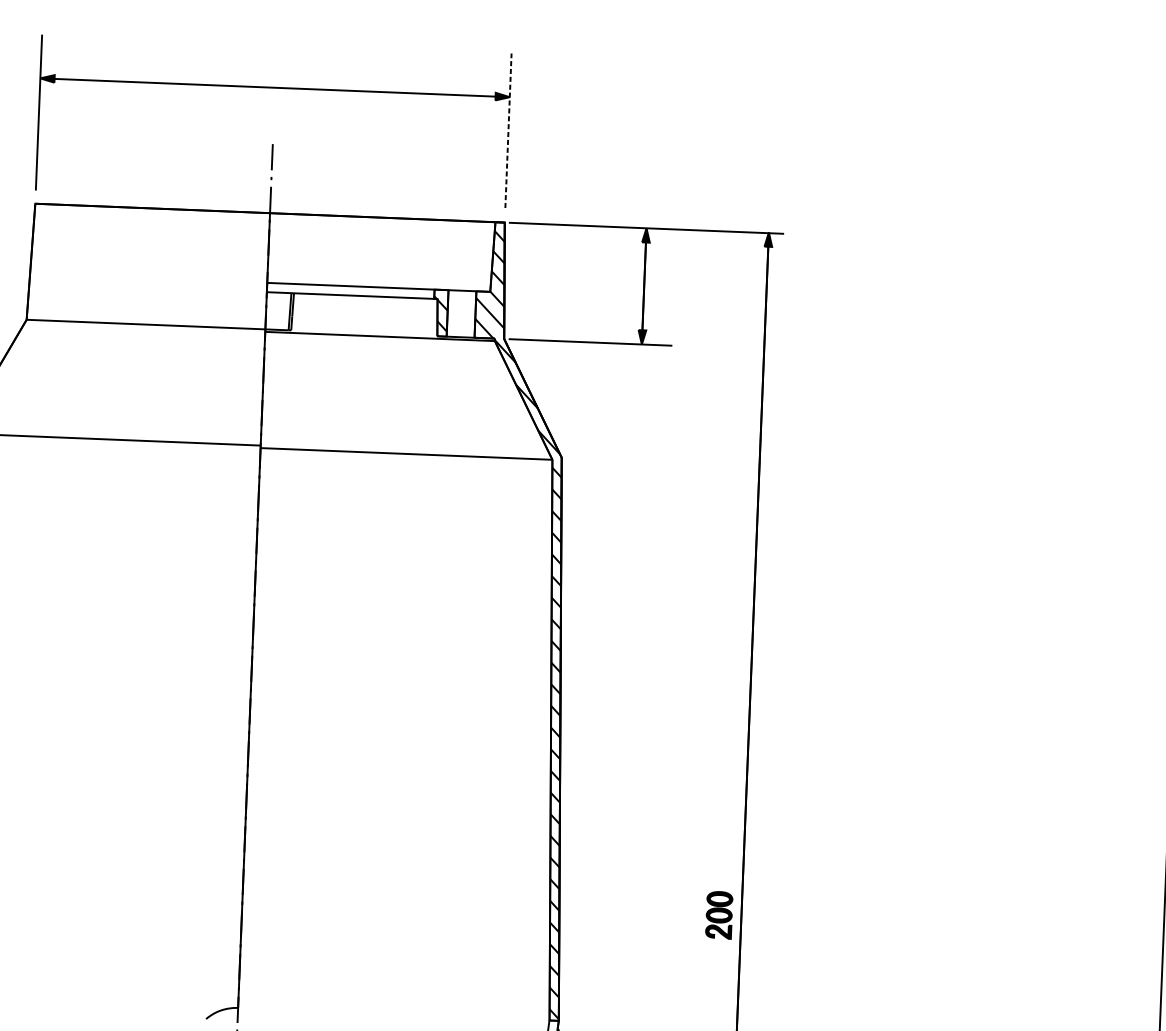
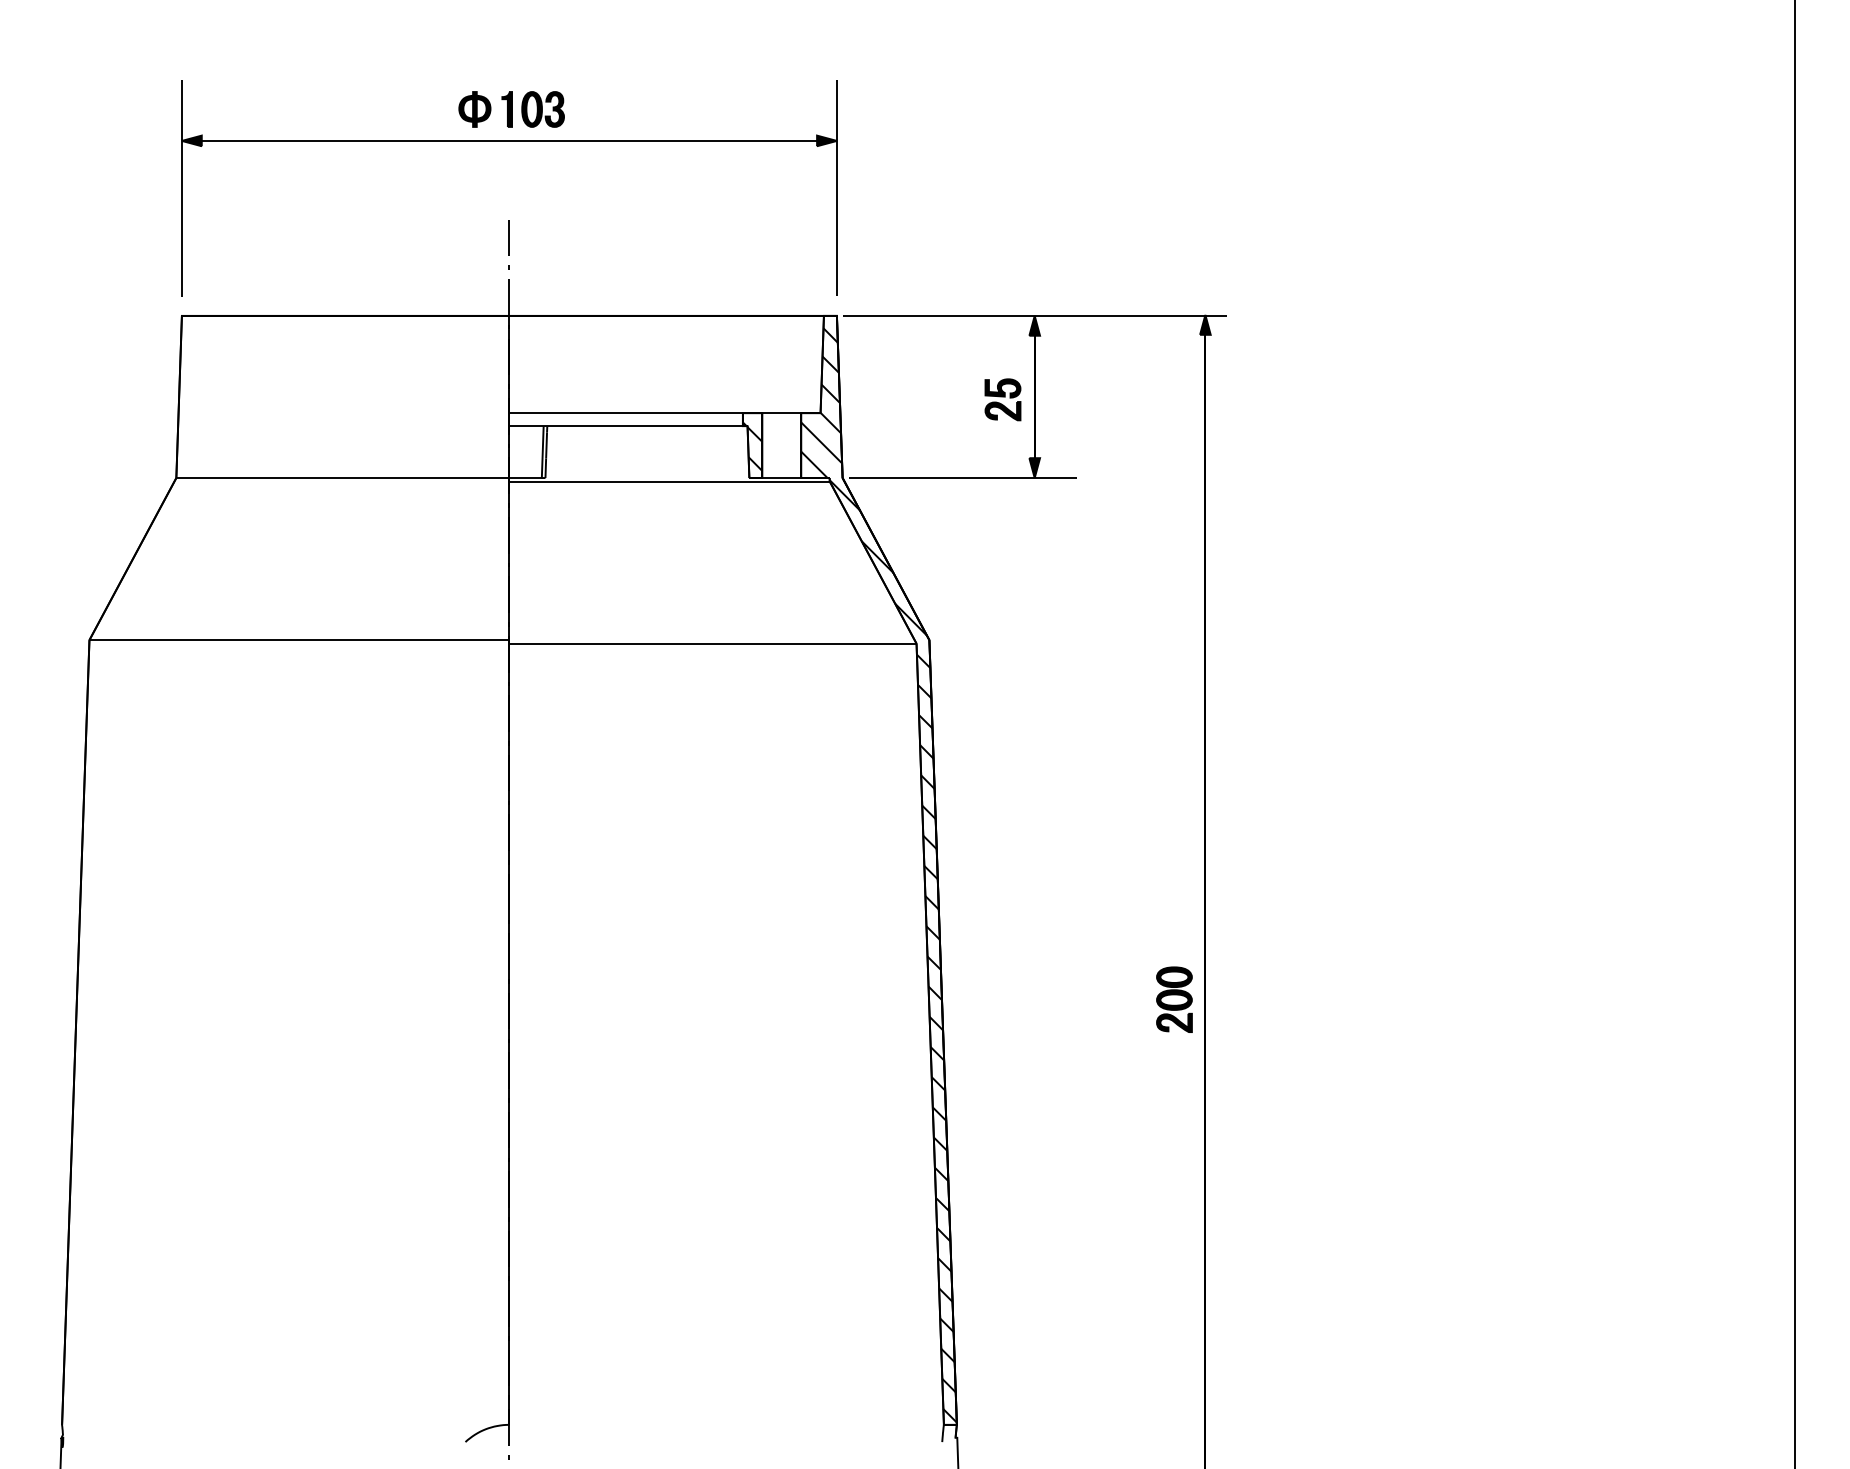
part: (277, 65) -> (511, 109), added
line: (508, 130) -> (836, 187), dashed -> solid
part: (621, 287) -> (1002, 399), added
part: (719, 915) -> (1174, 999), moved

